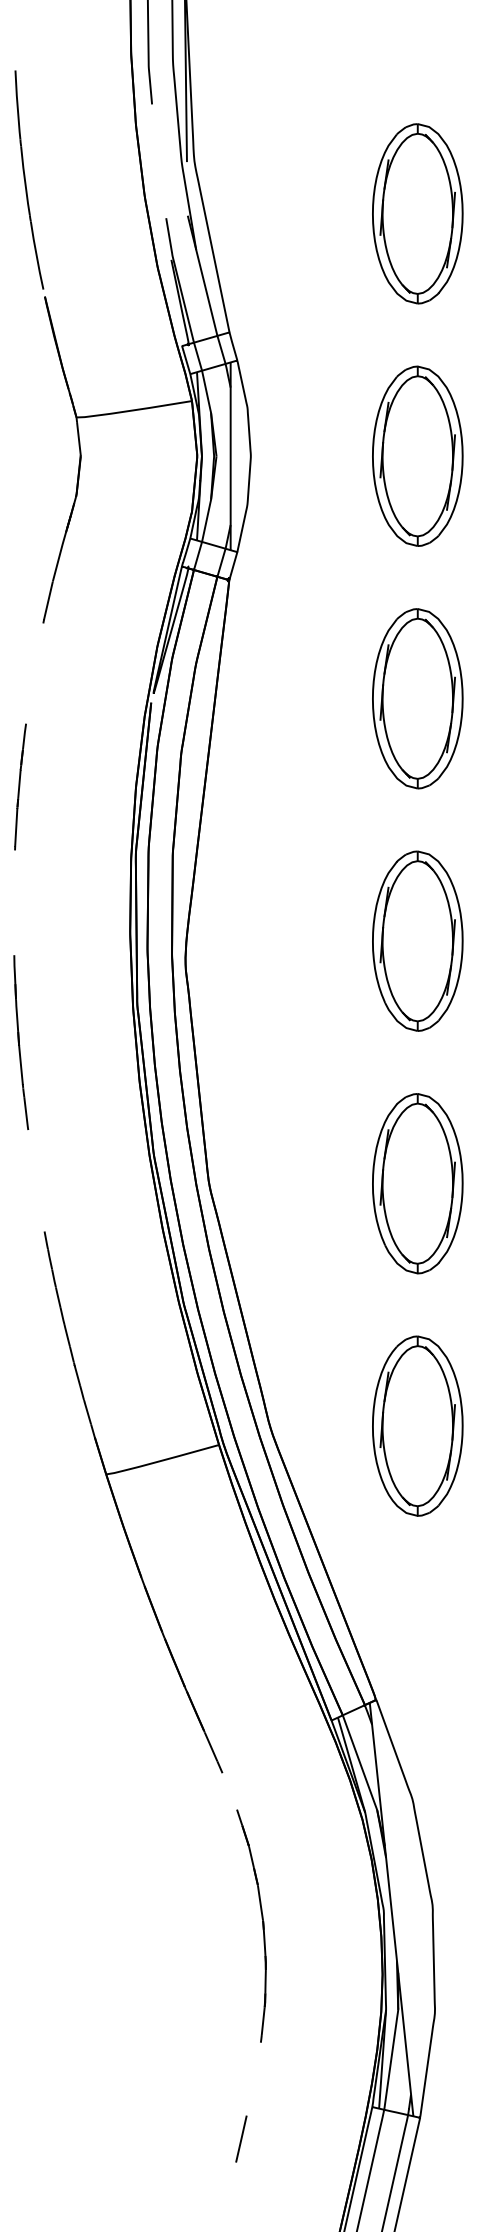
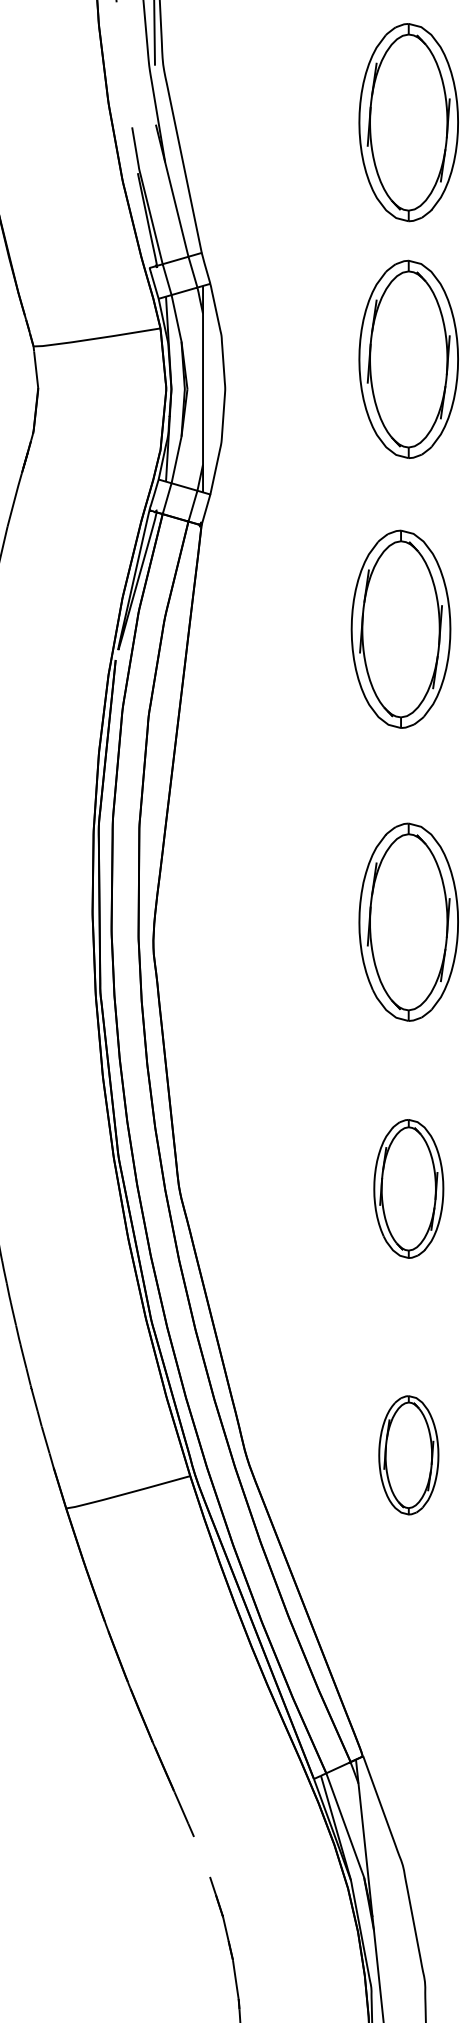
part: (417, 455) -> (408, 358), moved
part: (417, 698) -> (400, 629), moved
part: (417, 1183) -> (408, 1188), size x0.7
part: (417, 1425) -> (408, 1454), size x0.6

